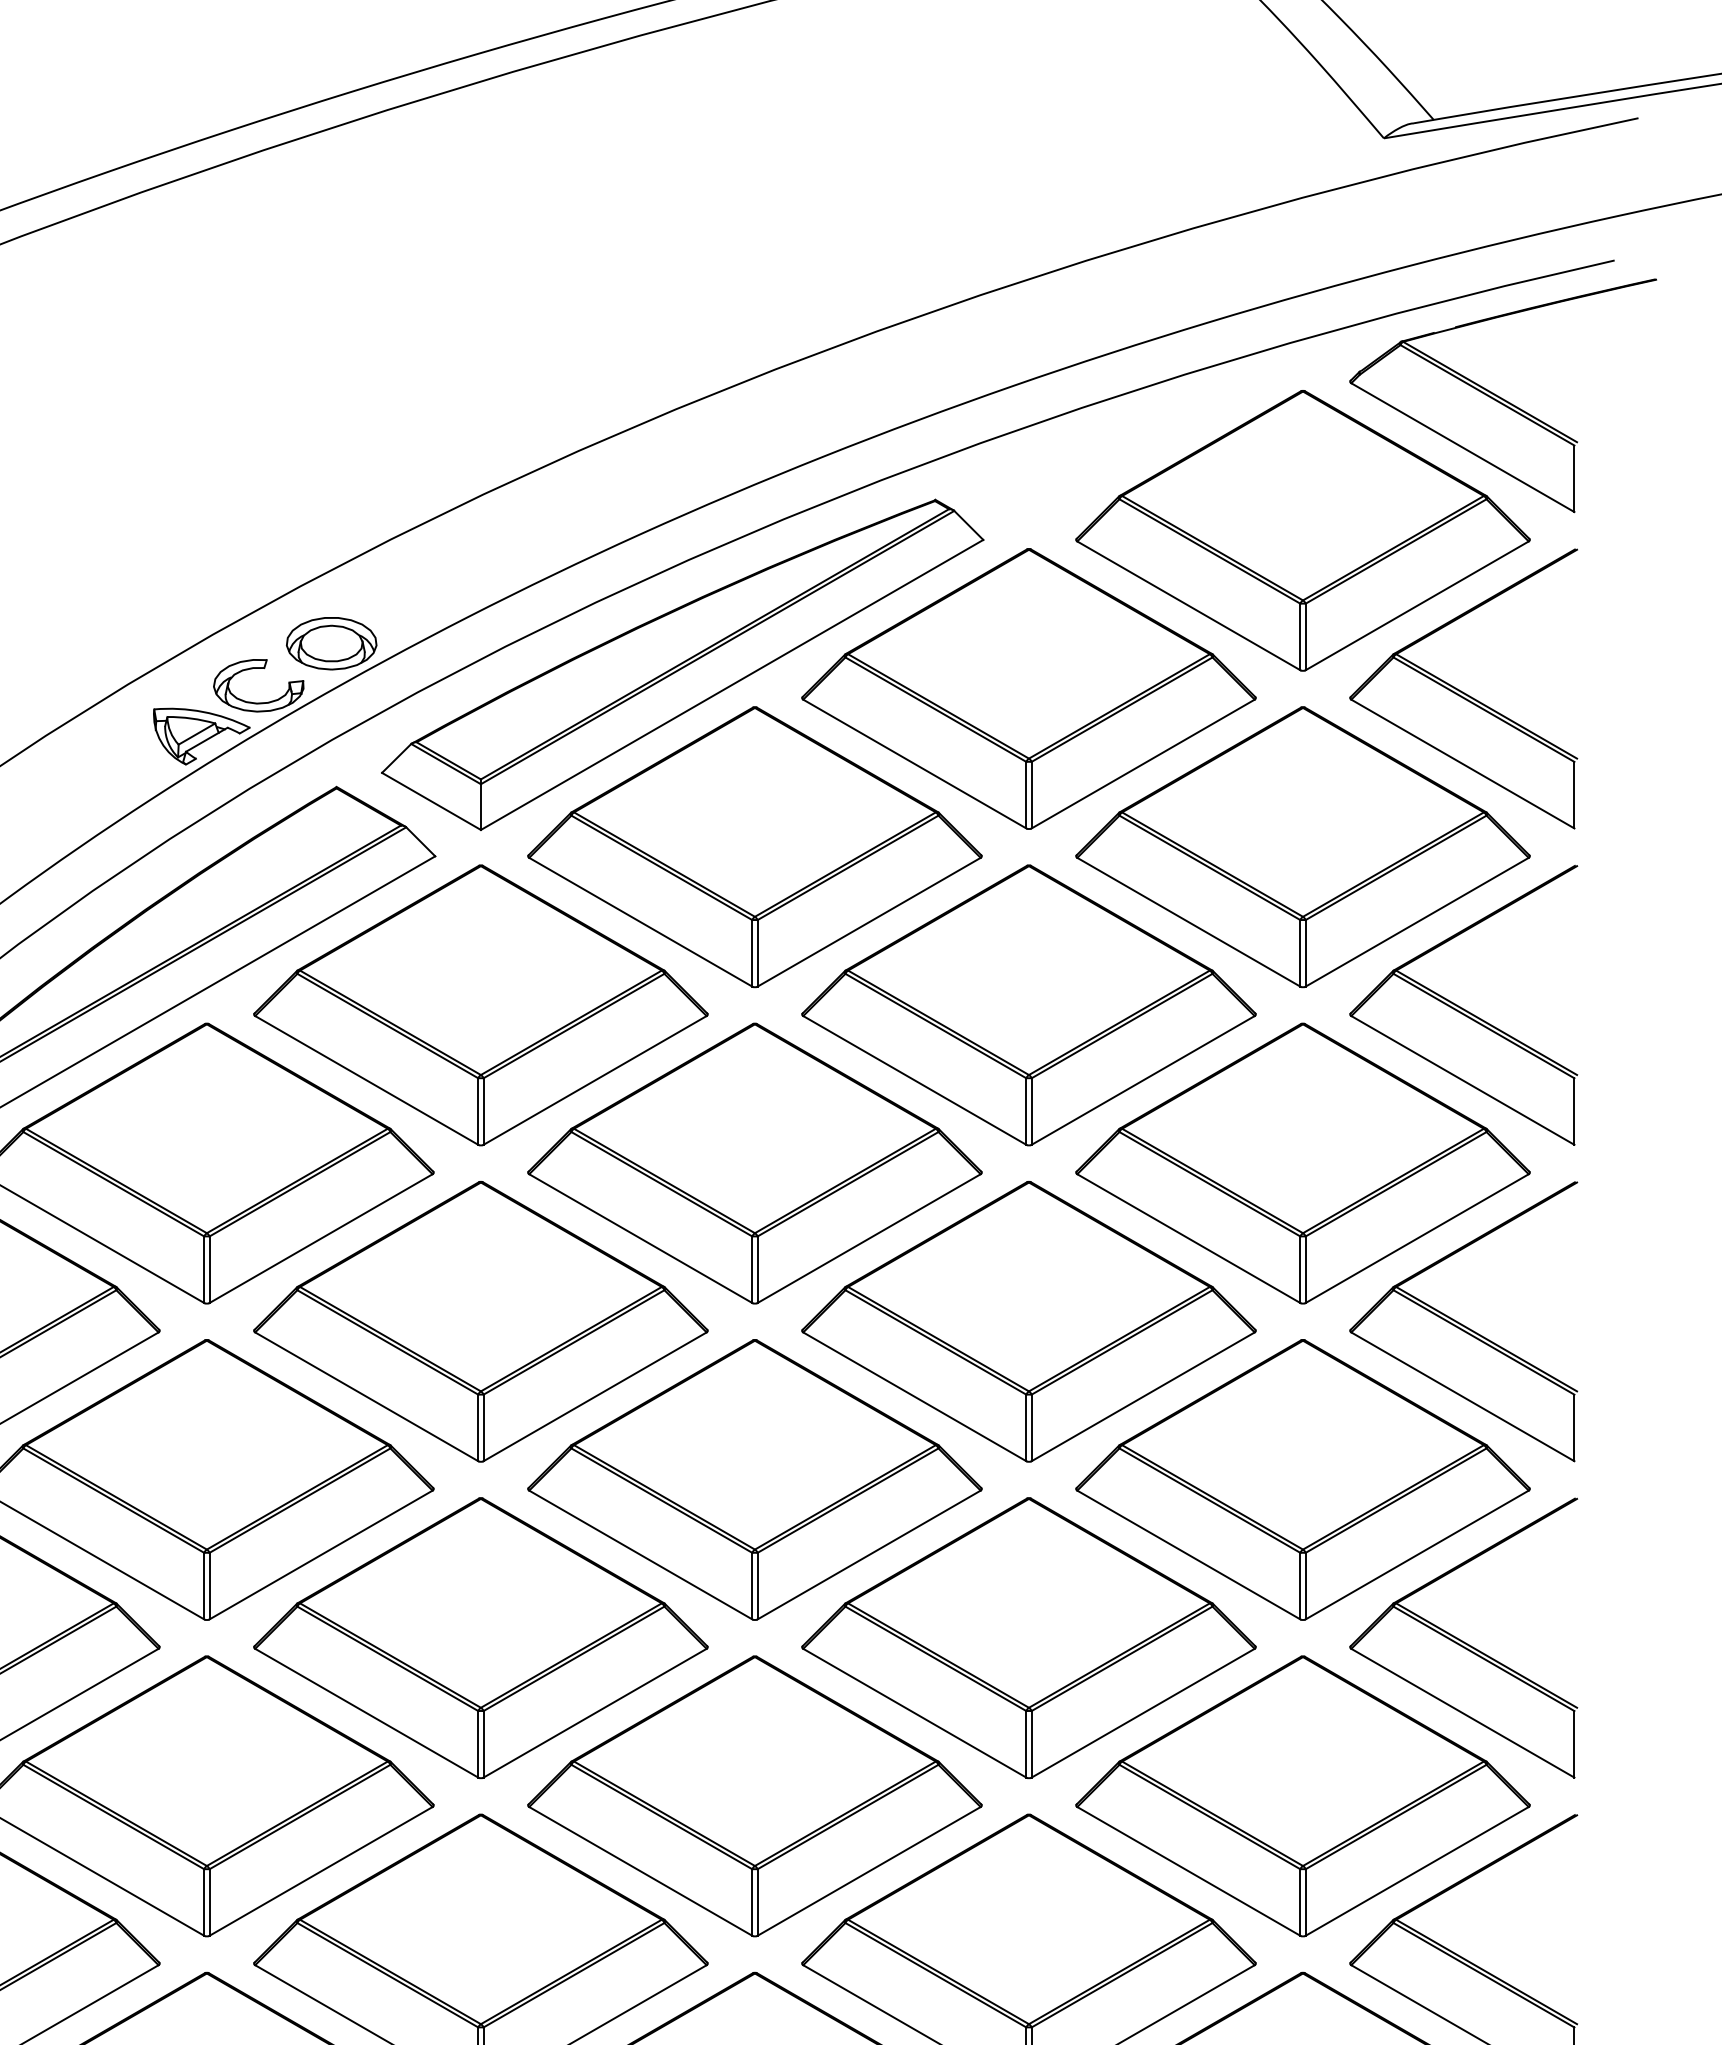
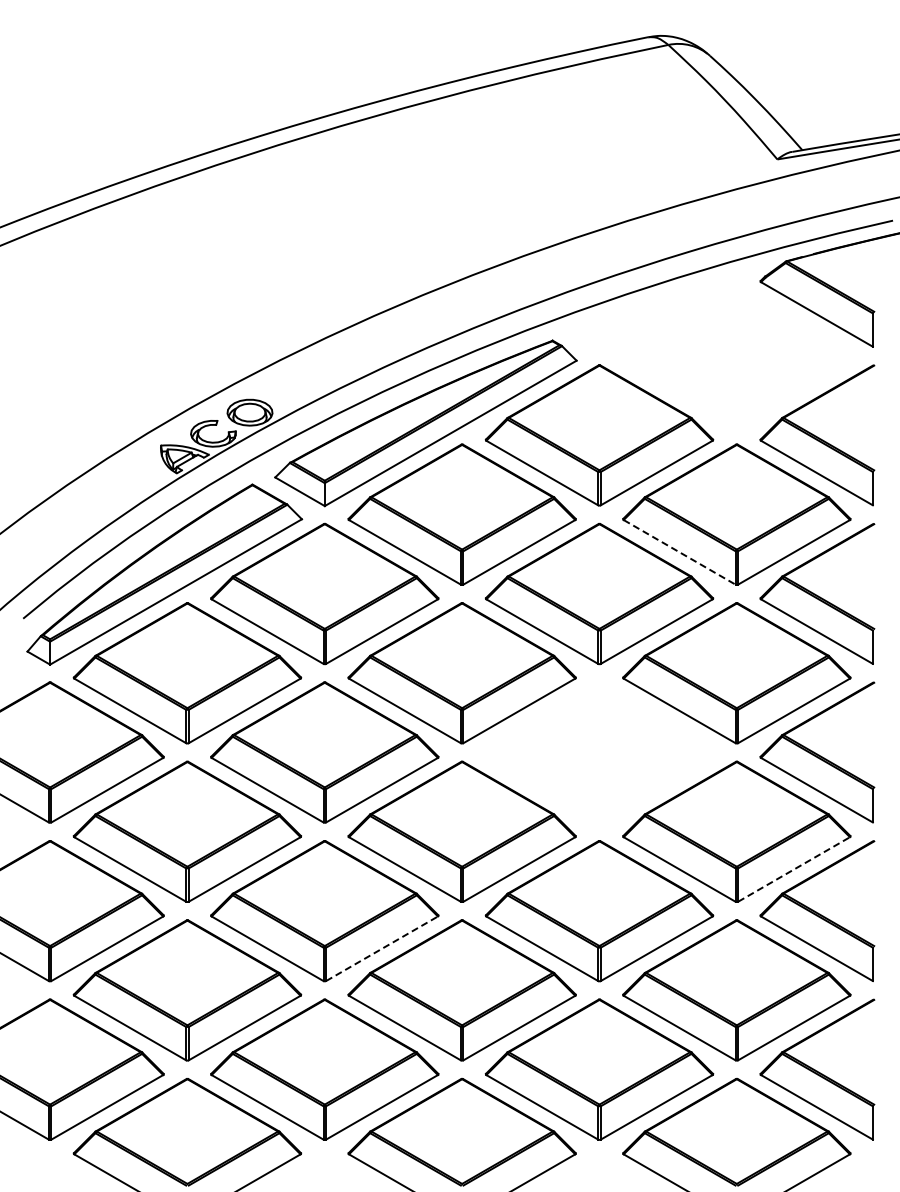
part: (1302, 531) -> (736, 356), removed
line: (1188, 922) -> (679, 552), solid -> dashed
part: (1028, 1321) -> (599, 752), removed
line: (1418, 1555) -> (794, 869), solid -> dashed
line: (596, 1712) -> (382, 948), solid -> dashed

